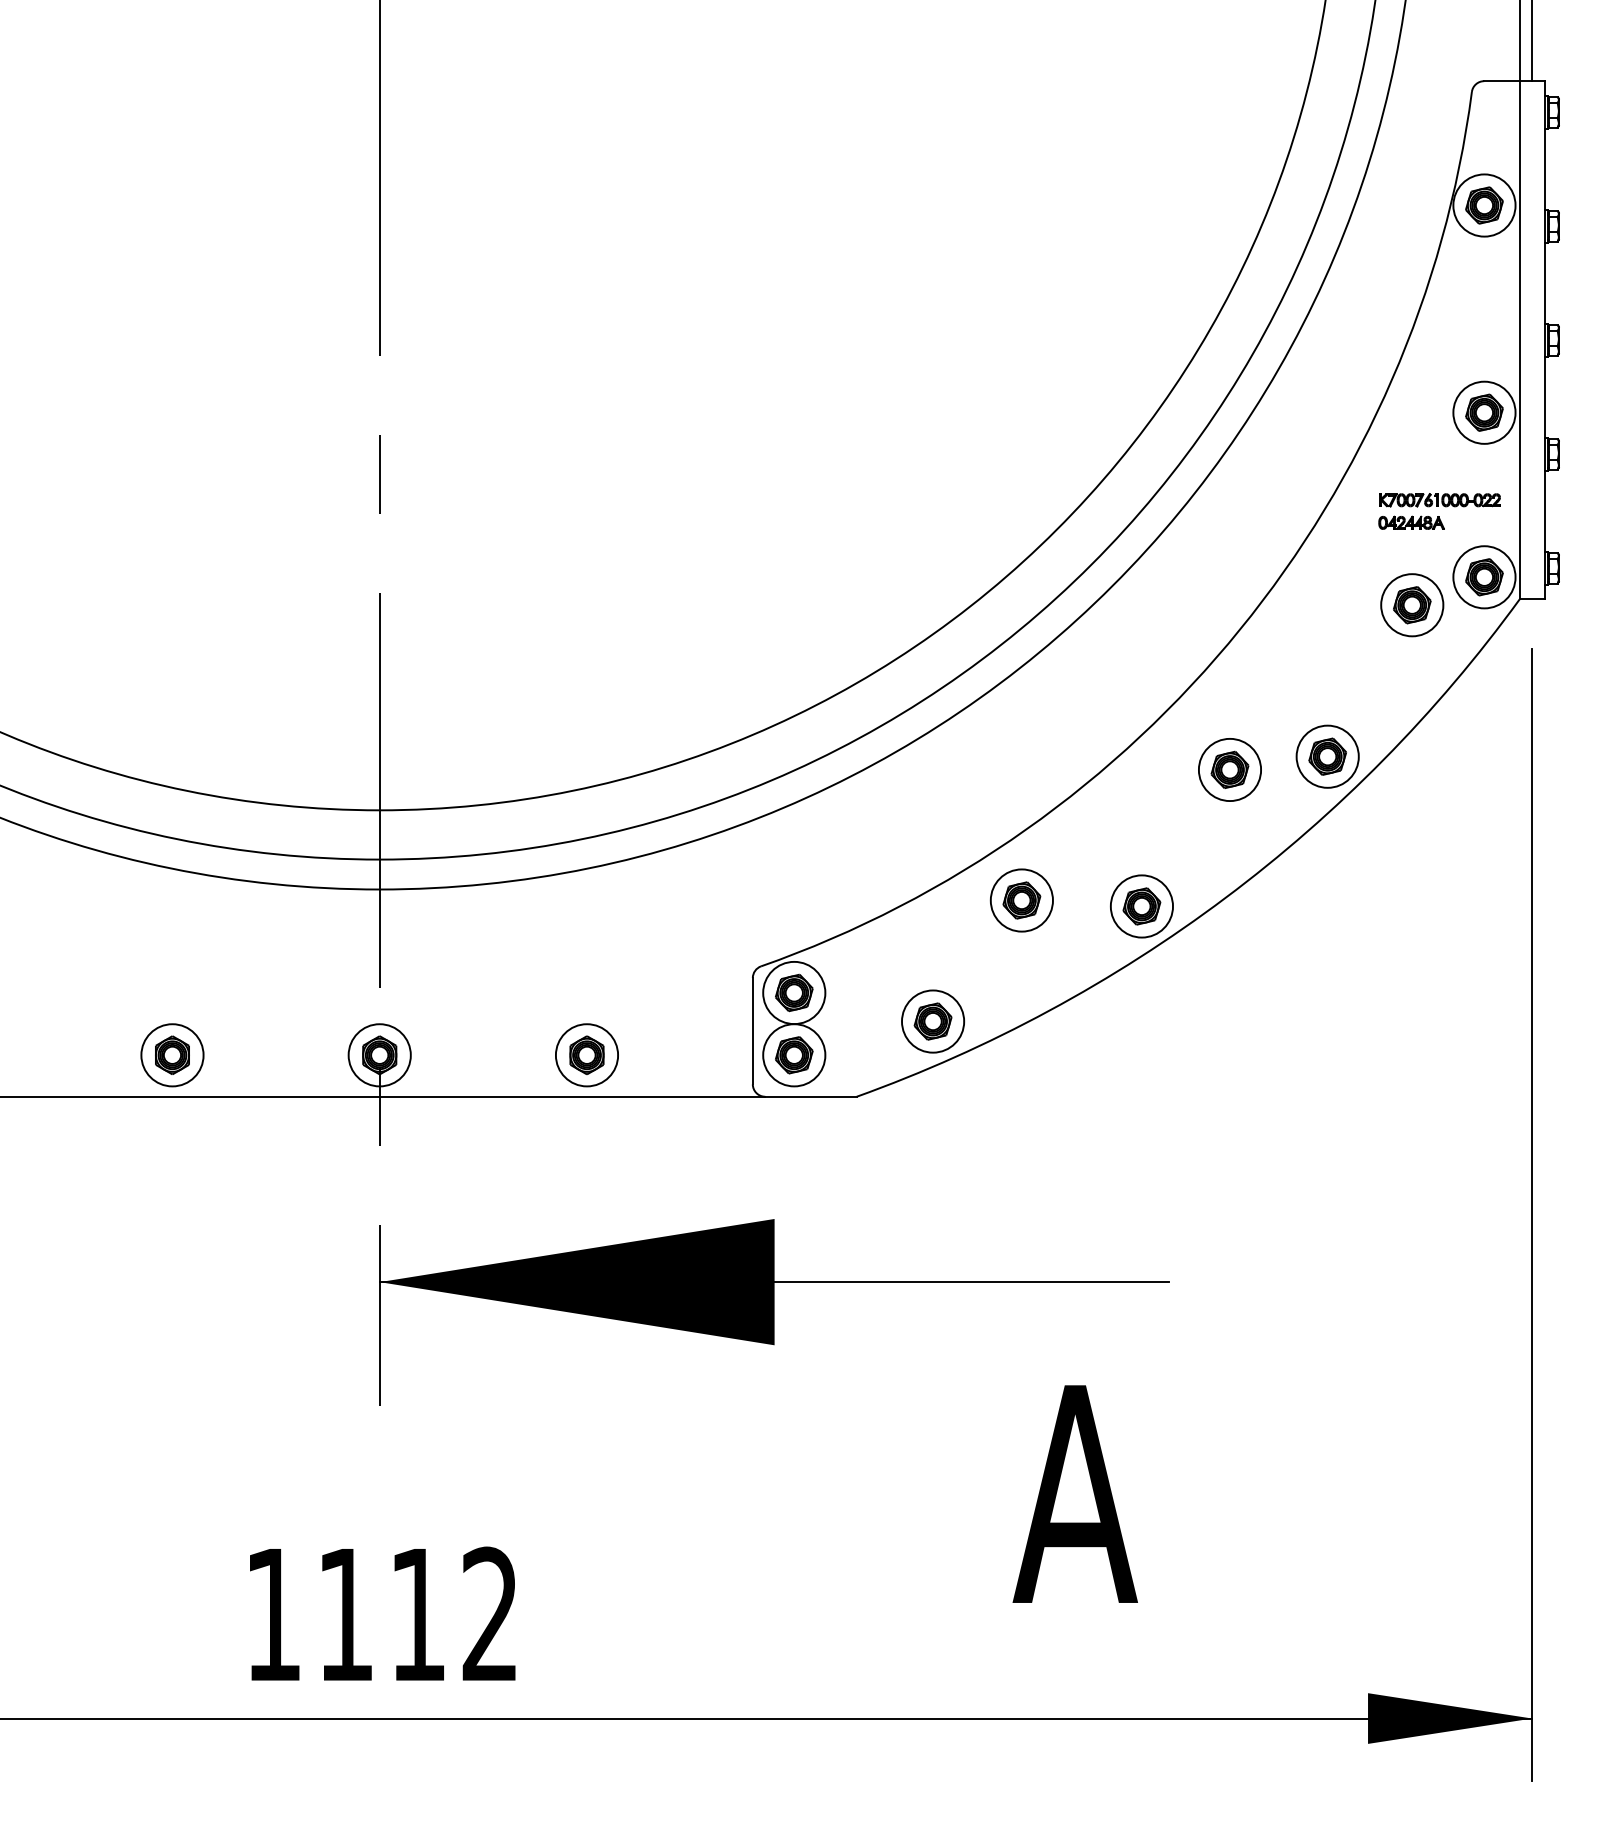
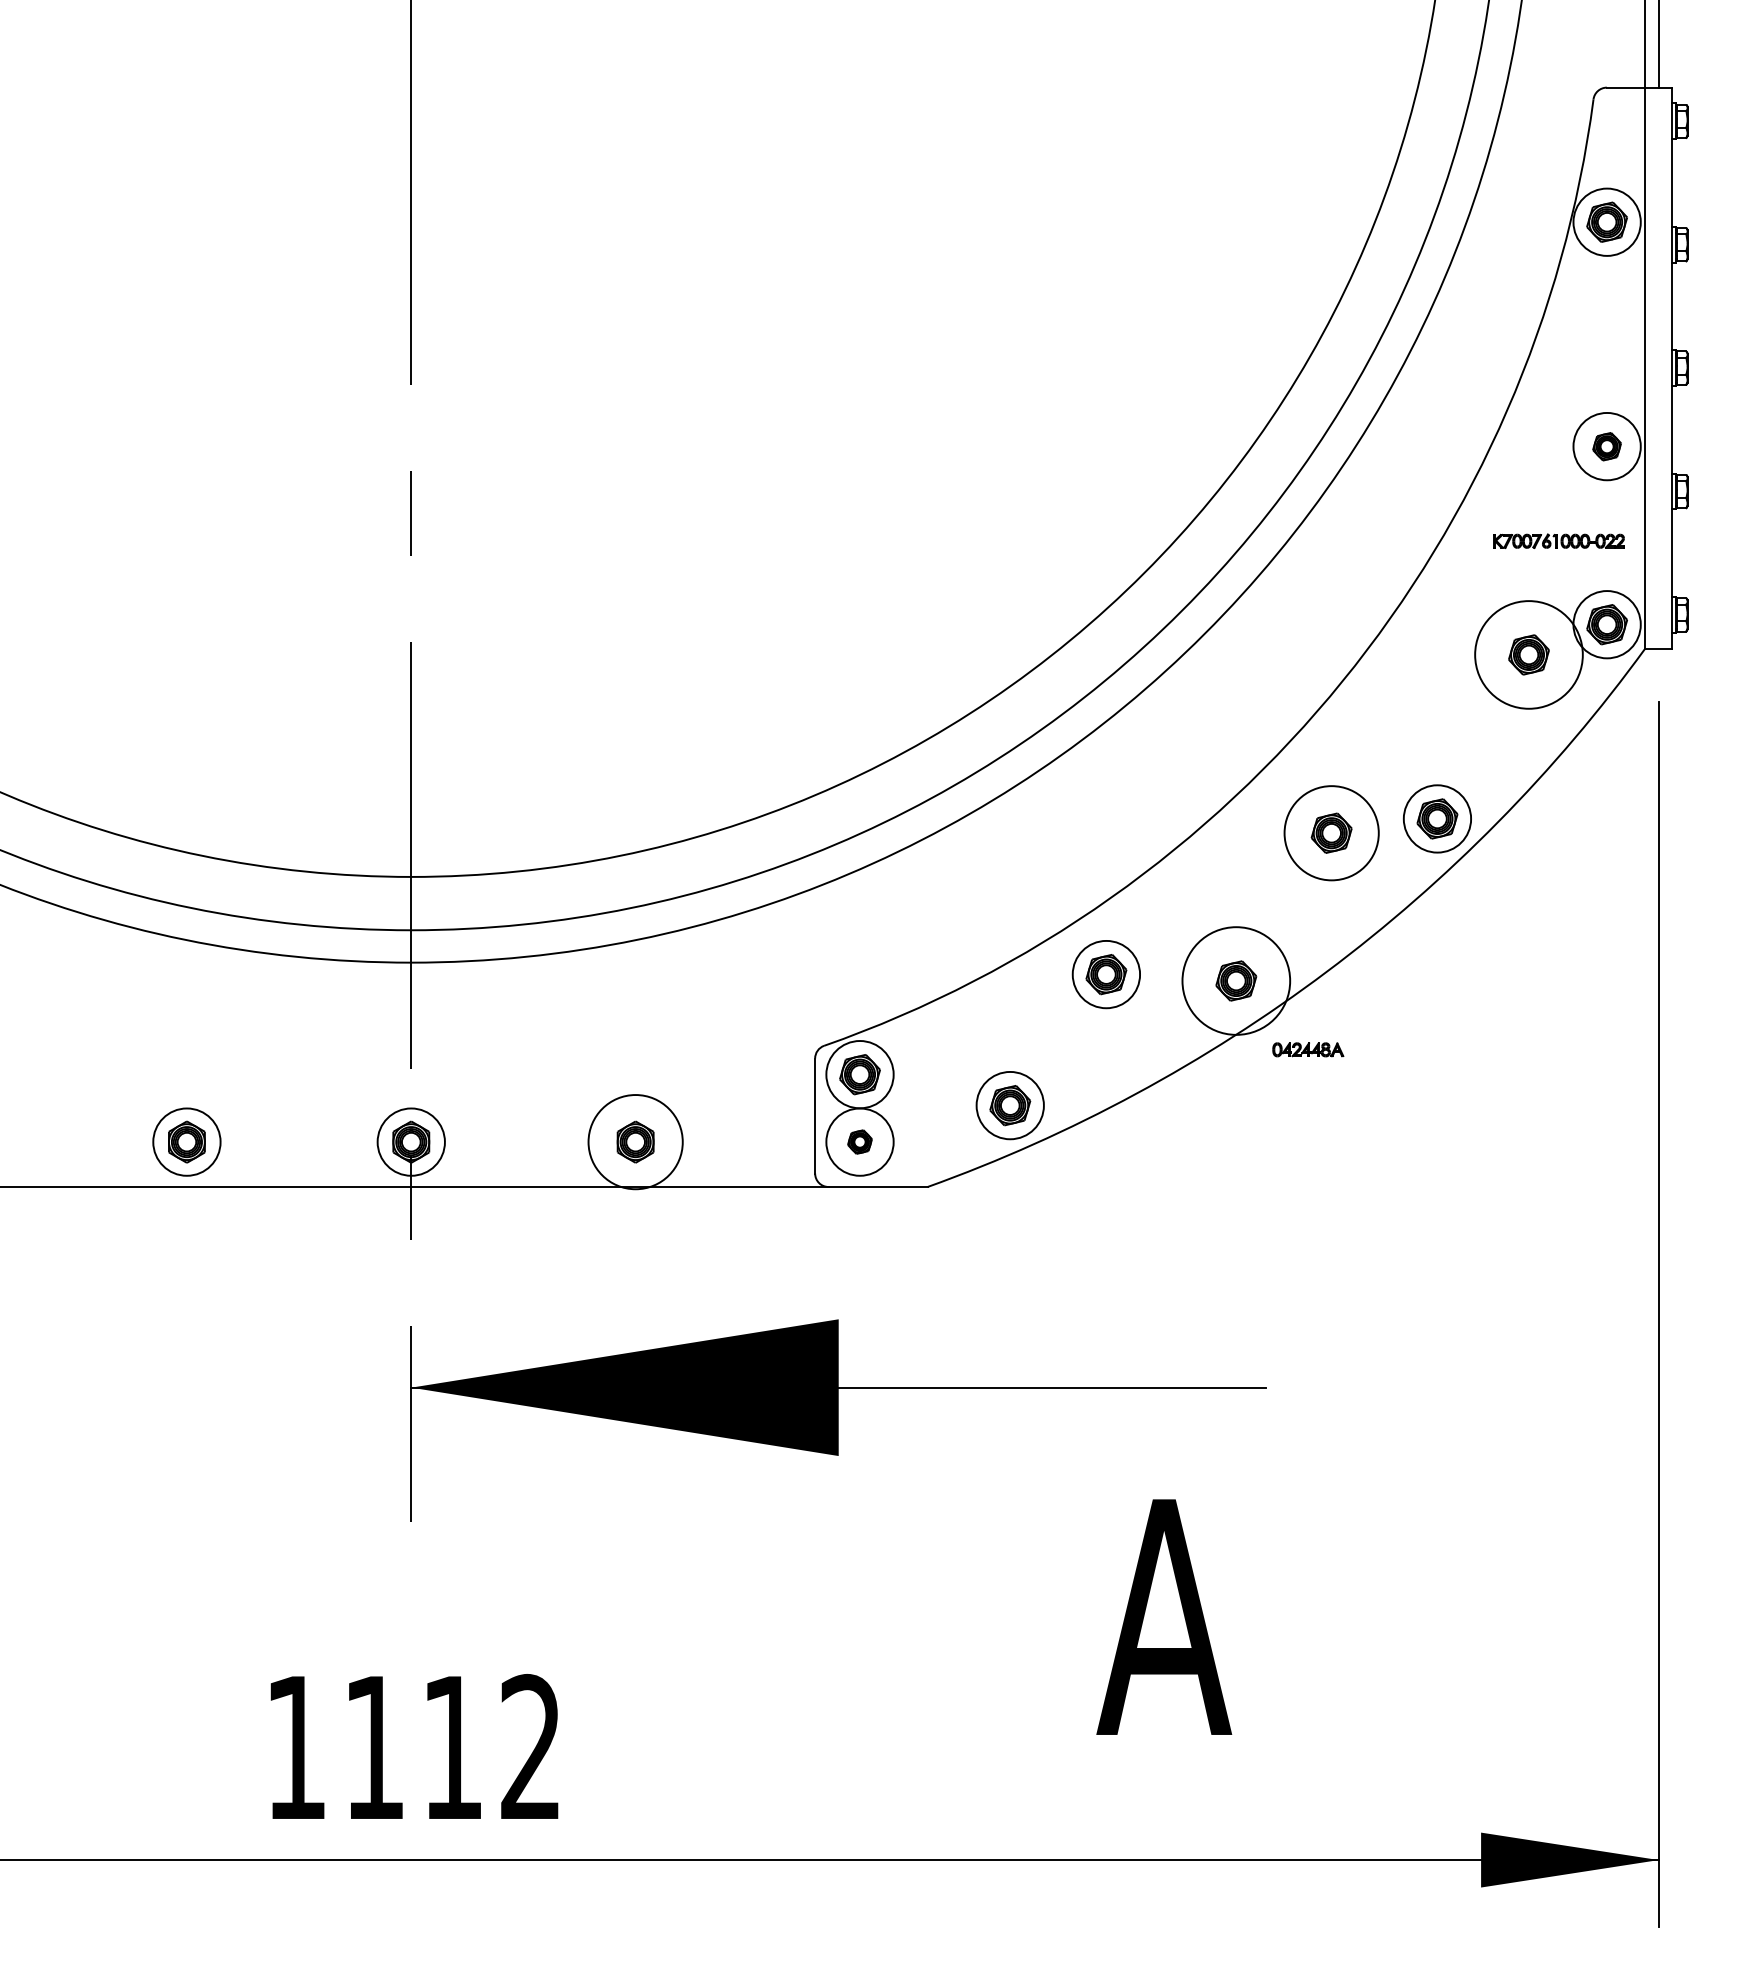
part: (1483, 412) -> (1606, 446), size x0.7
part: (1411, 522) -> (1308, 1049), moved
circle: (1411, 604) -> (1528, 654), size x1.6
circle: (1229, 769) -> (1331, 832), size x1.4
circle: (1141, 905) -> (1235, 980), size x1.6
circle: (586, 1054) -> (635, 1141), size x1.4
part: (793, 1054) -> (859, 1141), size x0.6

